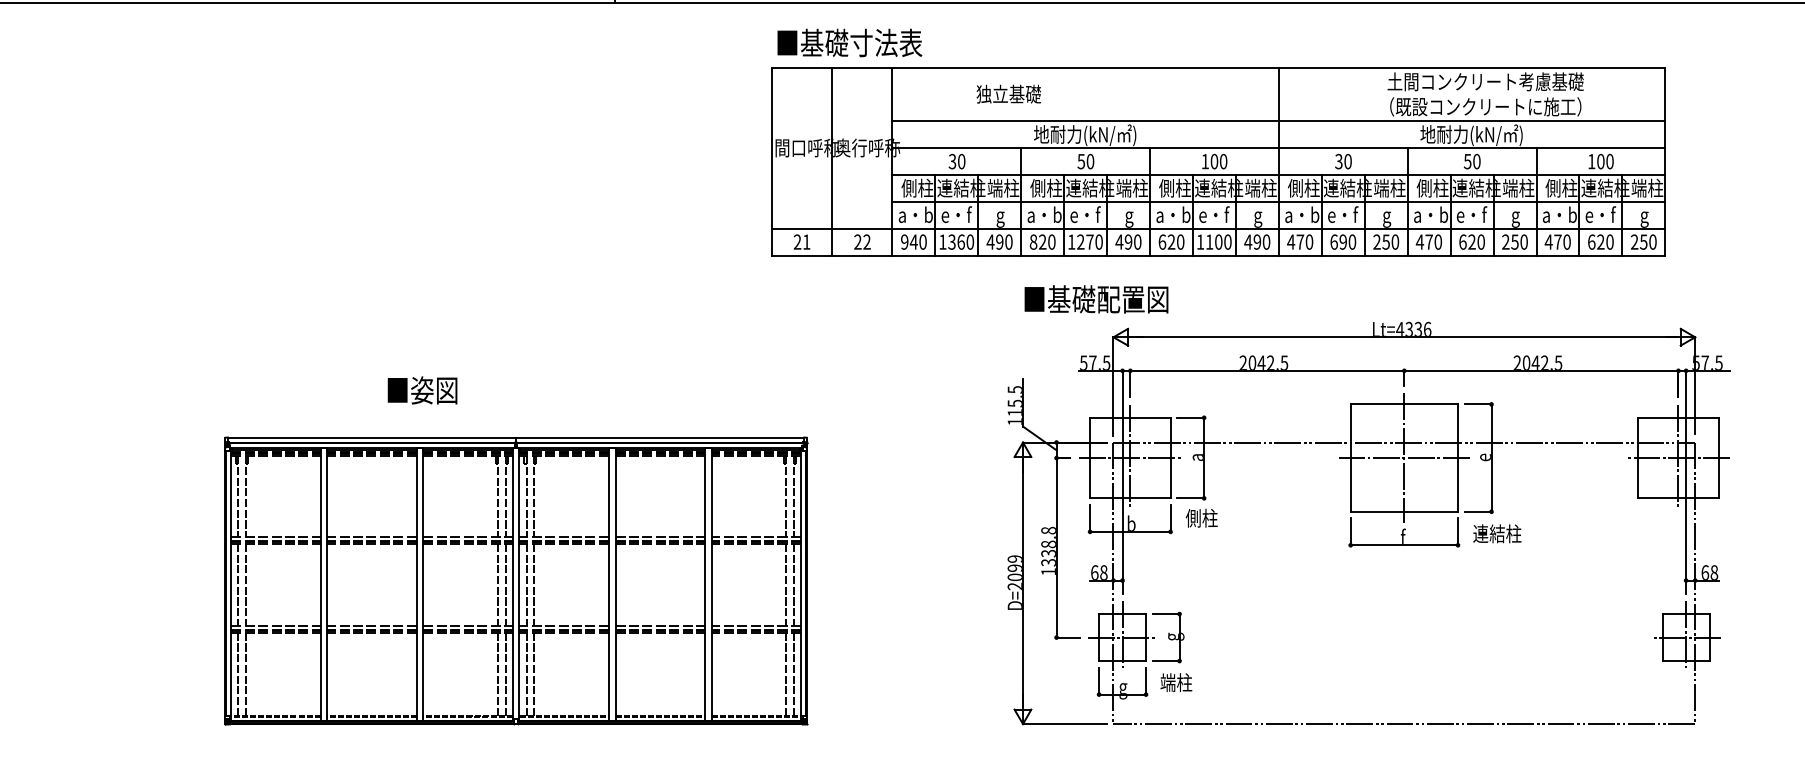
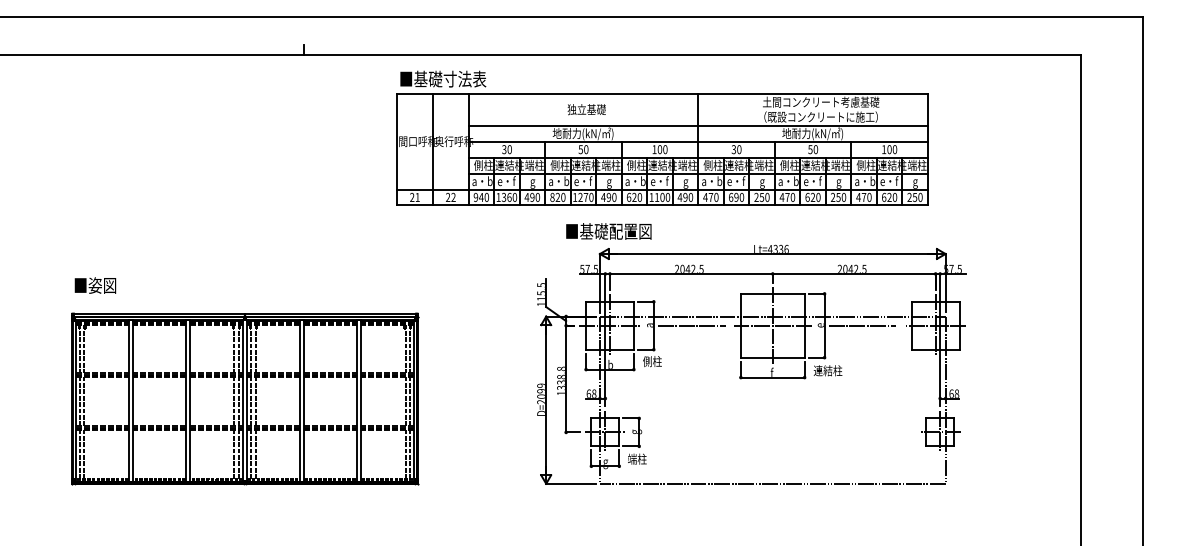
text: (1008, 94) -> (586, 109), moved
text: (1095, 299) -> (608, 231), moved
text: (422, 390) -> (95, 285), moved
line: (1267, 457) -> (691, 325), added
line: (1555, 457) -> (862, 325), added

